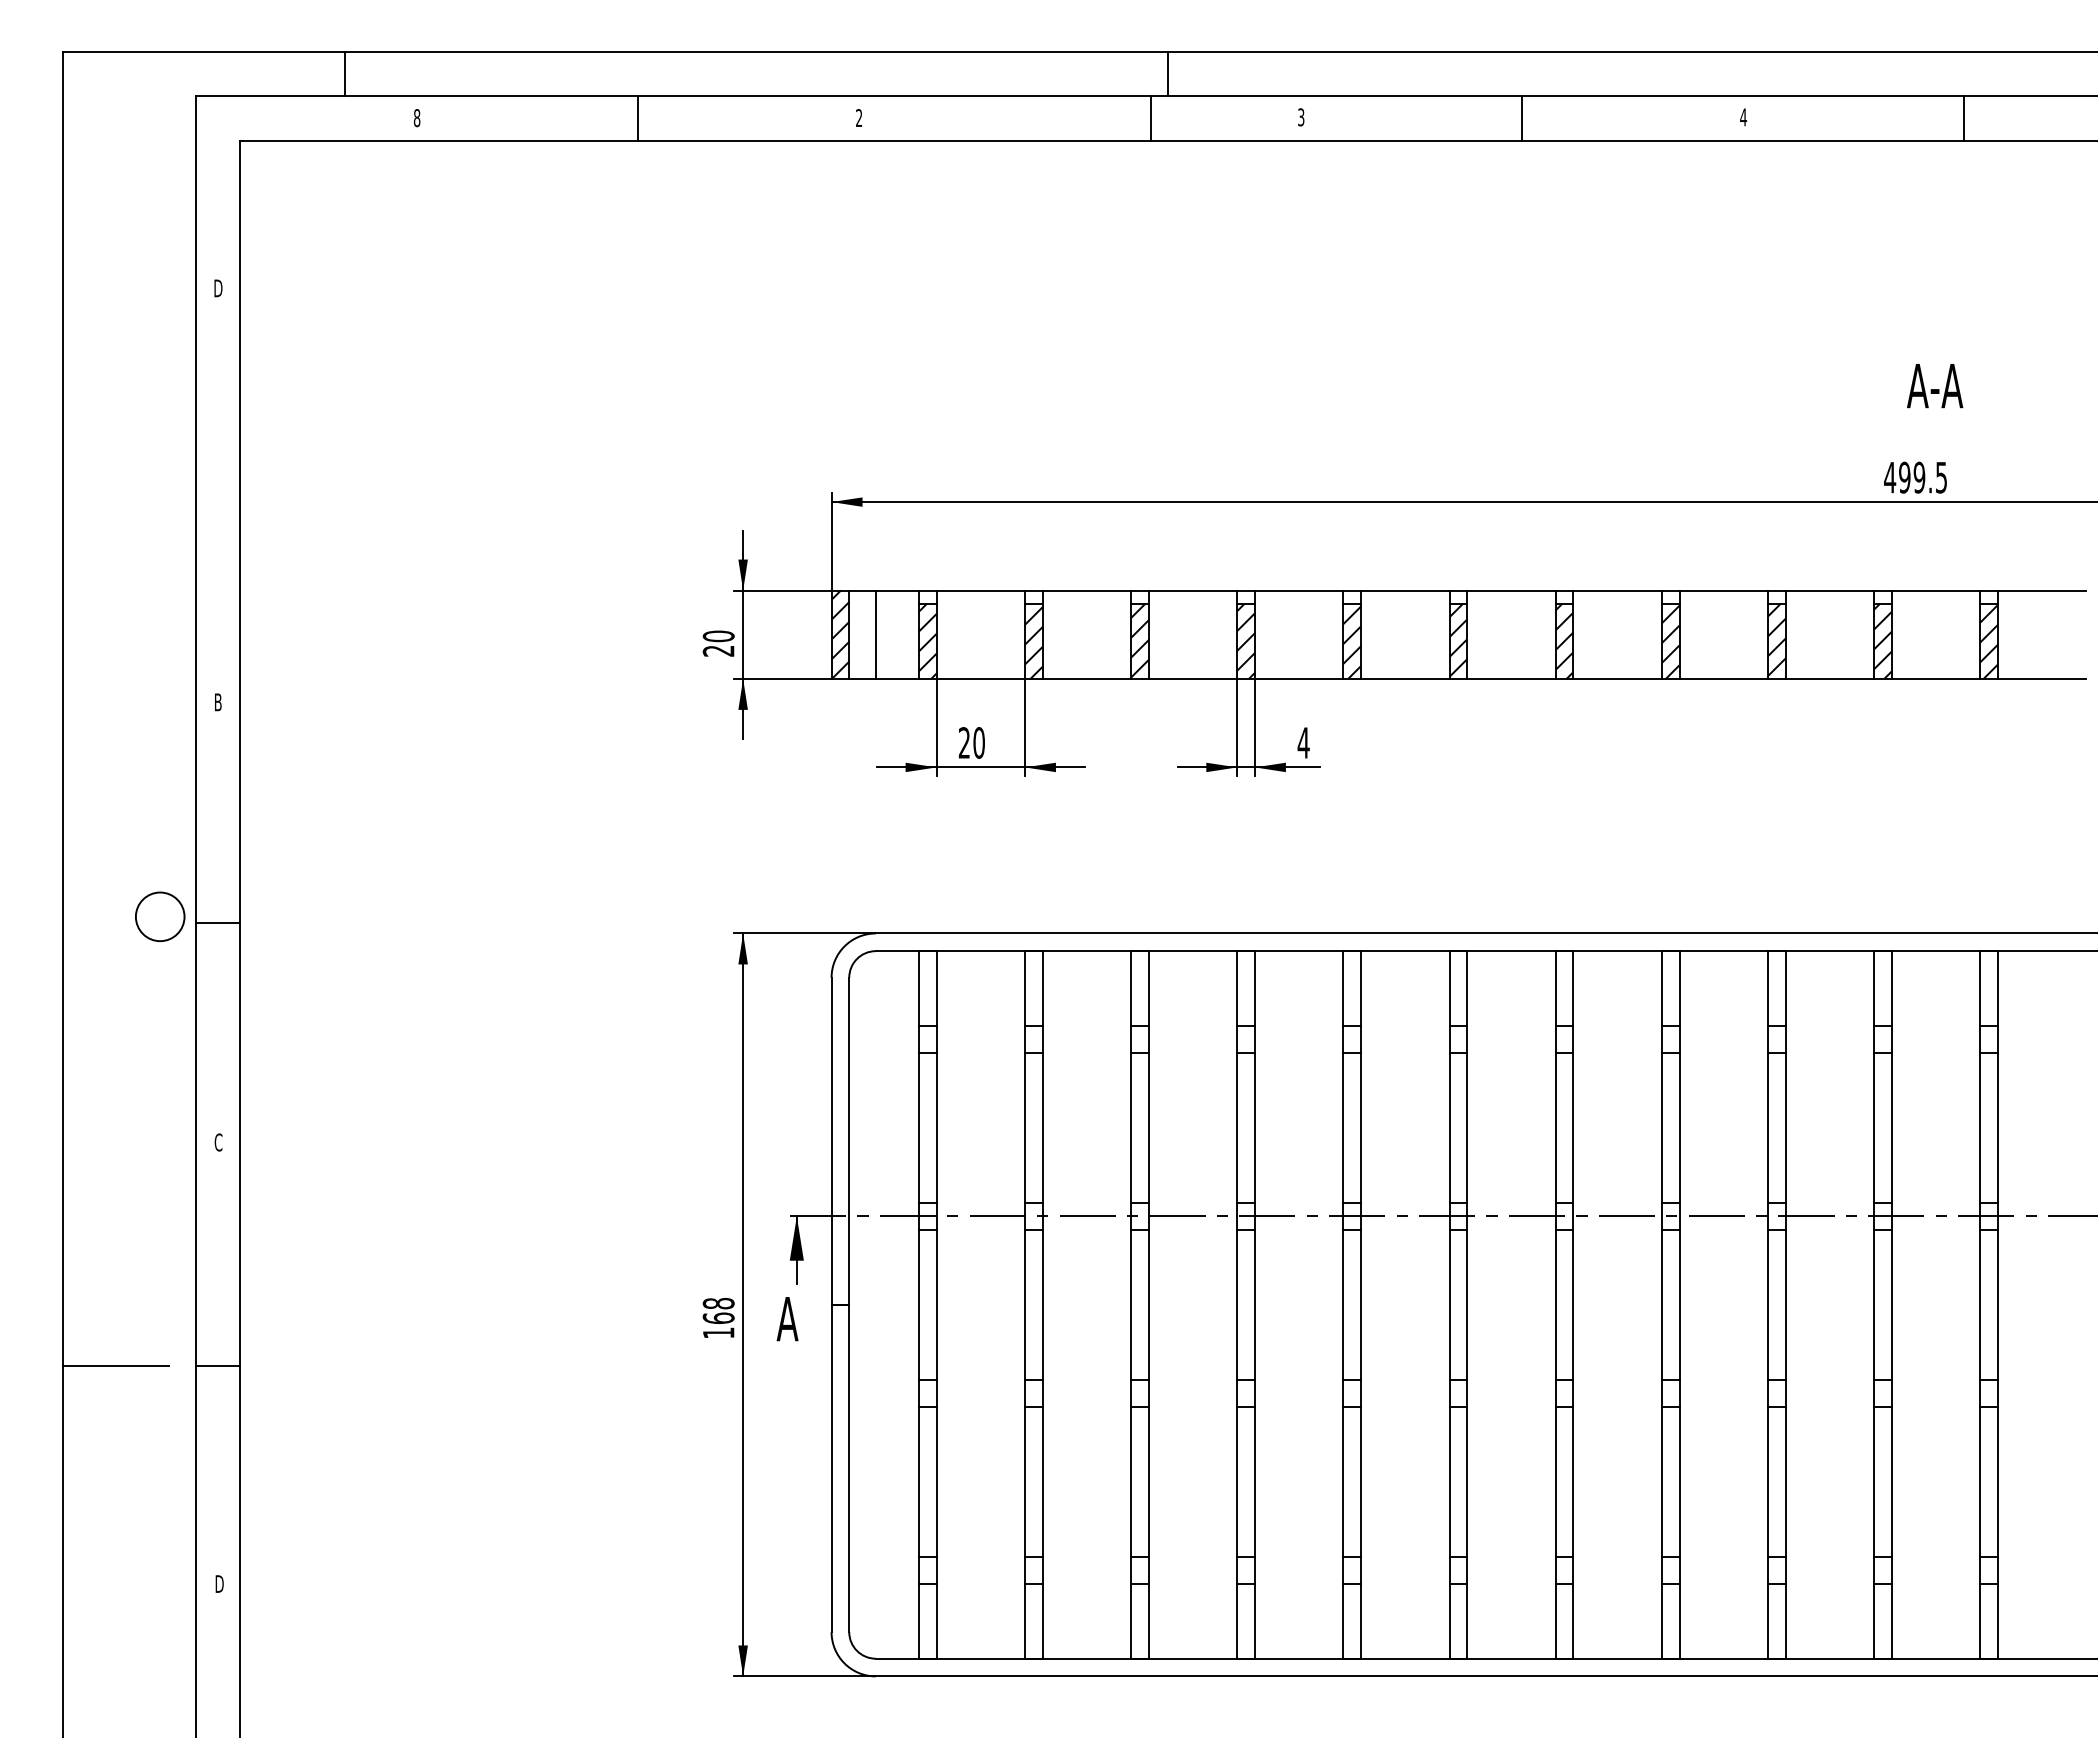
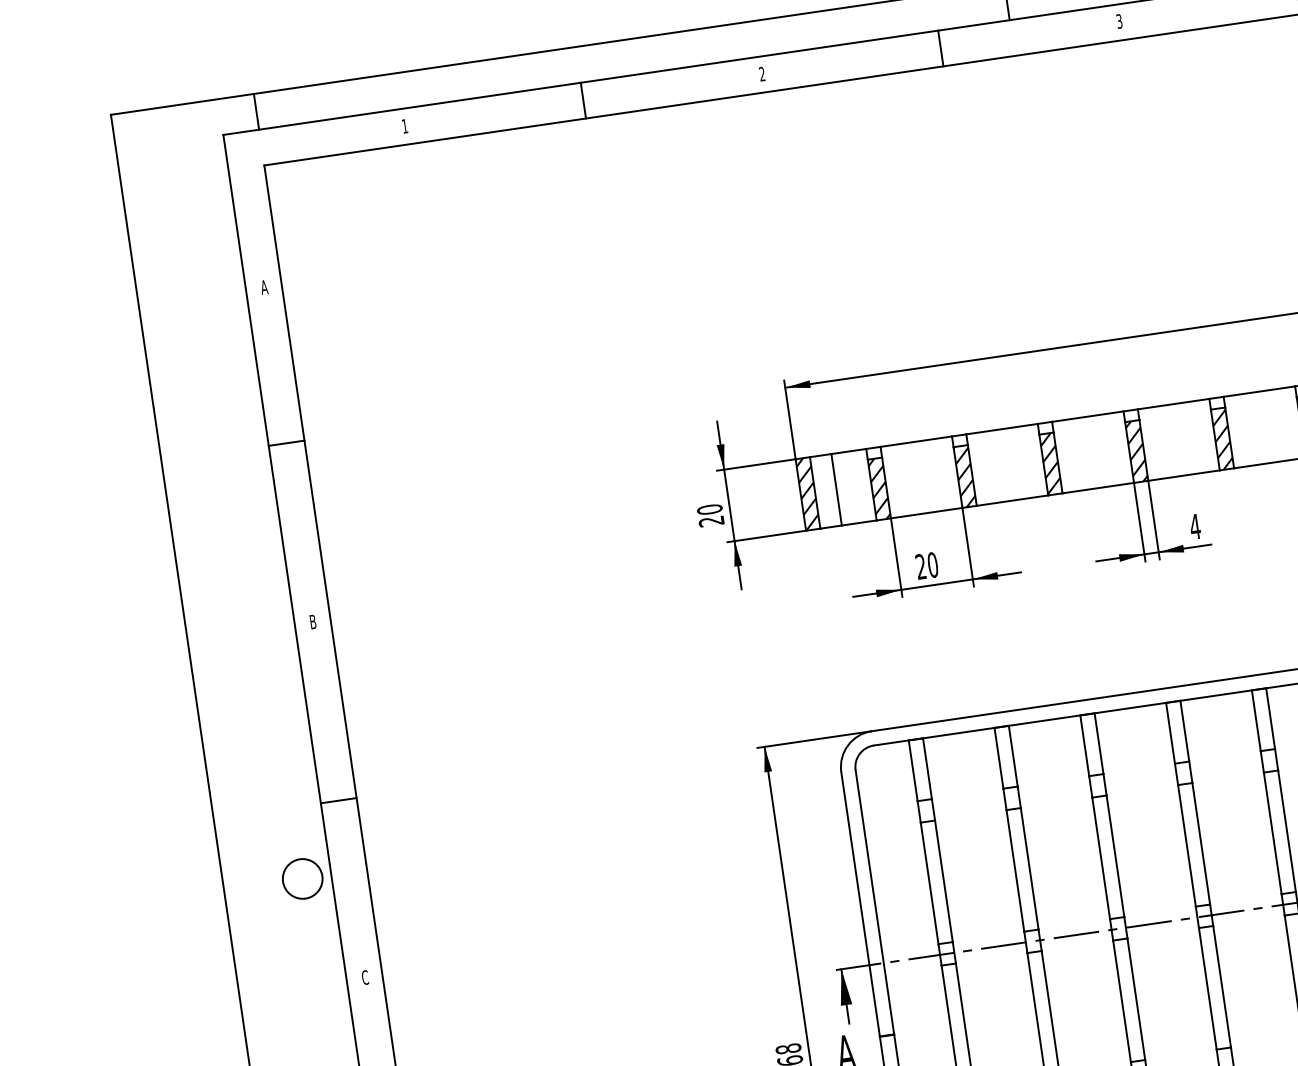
line: (344, 74) -> (256, 111), moved
text: (416, 118) -> (404, 126), 8 -> 1
line: (1151, 118) -> (941, 48), moved
text: (218, 288) -> (264, 287), D -> A
line: (217, 481) -> (286, 443), added
circle: (160, 916) -> (302, 878), moved

